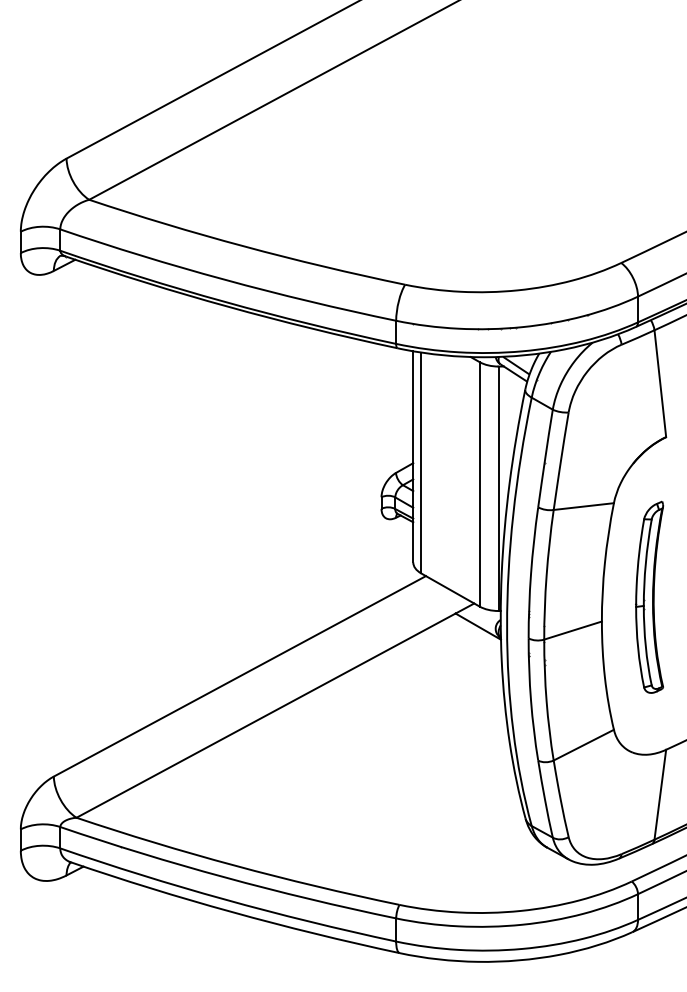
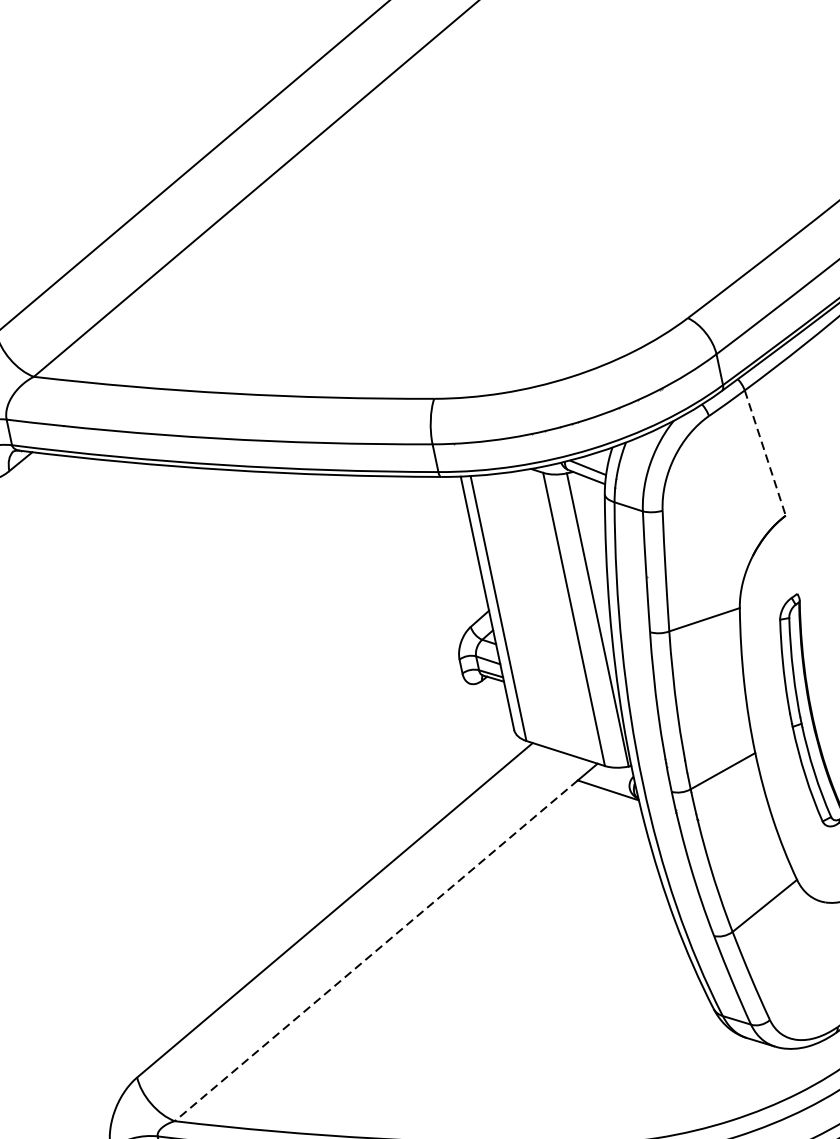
line: (660, 383) -> (765, 452), solid -> dashed
line: (265, 715) -> (375, 950), solid -> dashed

